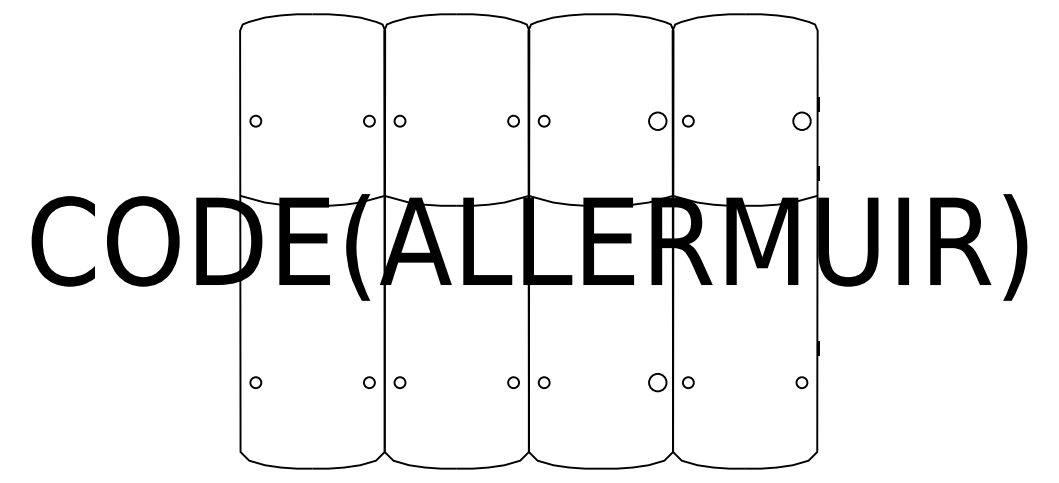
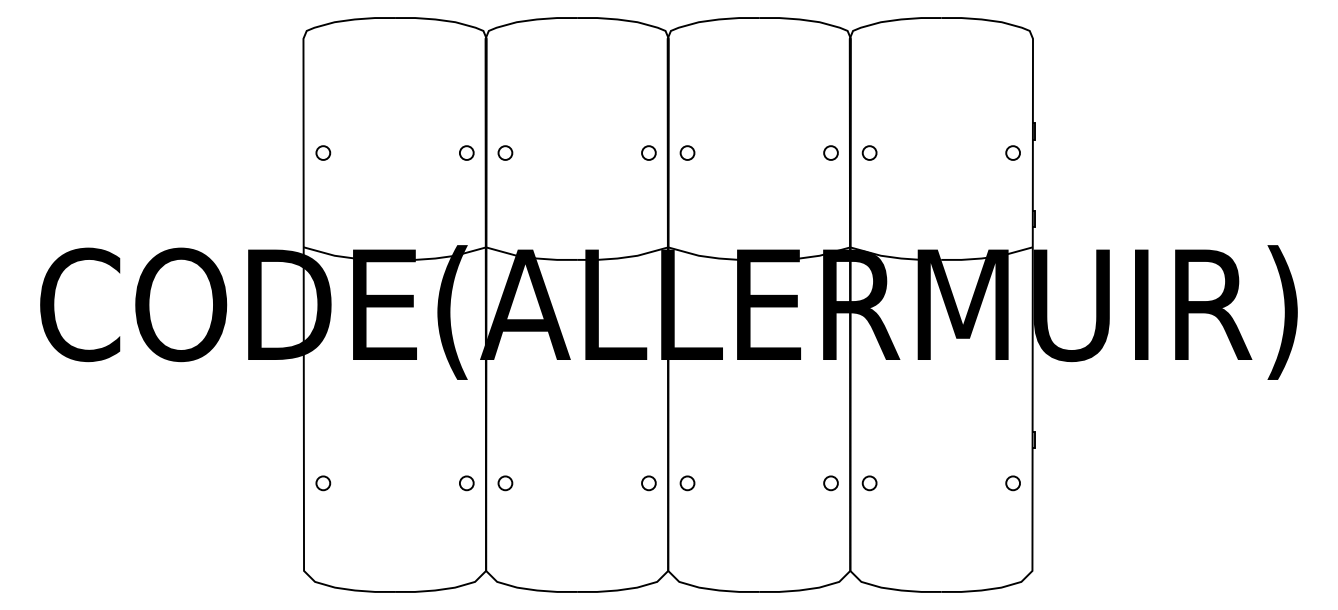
circle: (657, 120) -> (830, 152), size x0.62
circle: (801, 120) -> (1012, 152), size x0.62
circle: (657, 382) -> (830, 483), size x0.62

